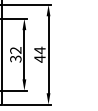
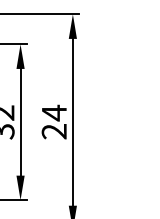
text: (39, 58) -> (53, 130), 44 -> 24

